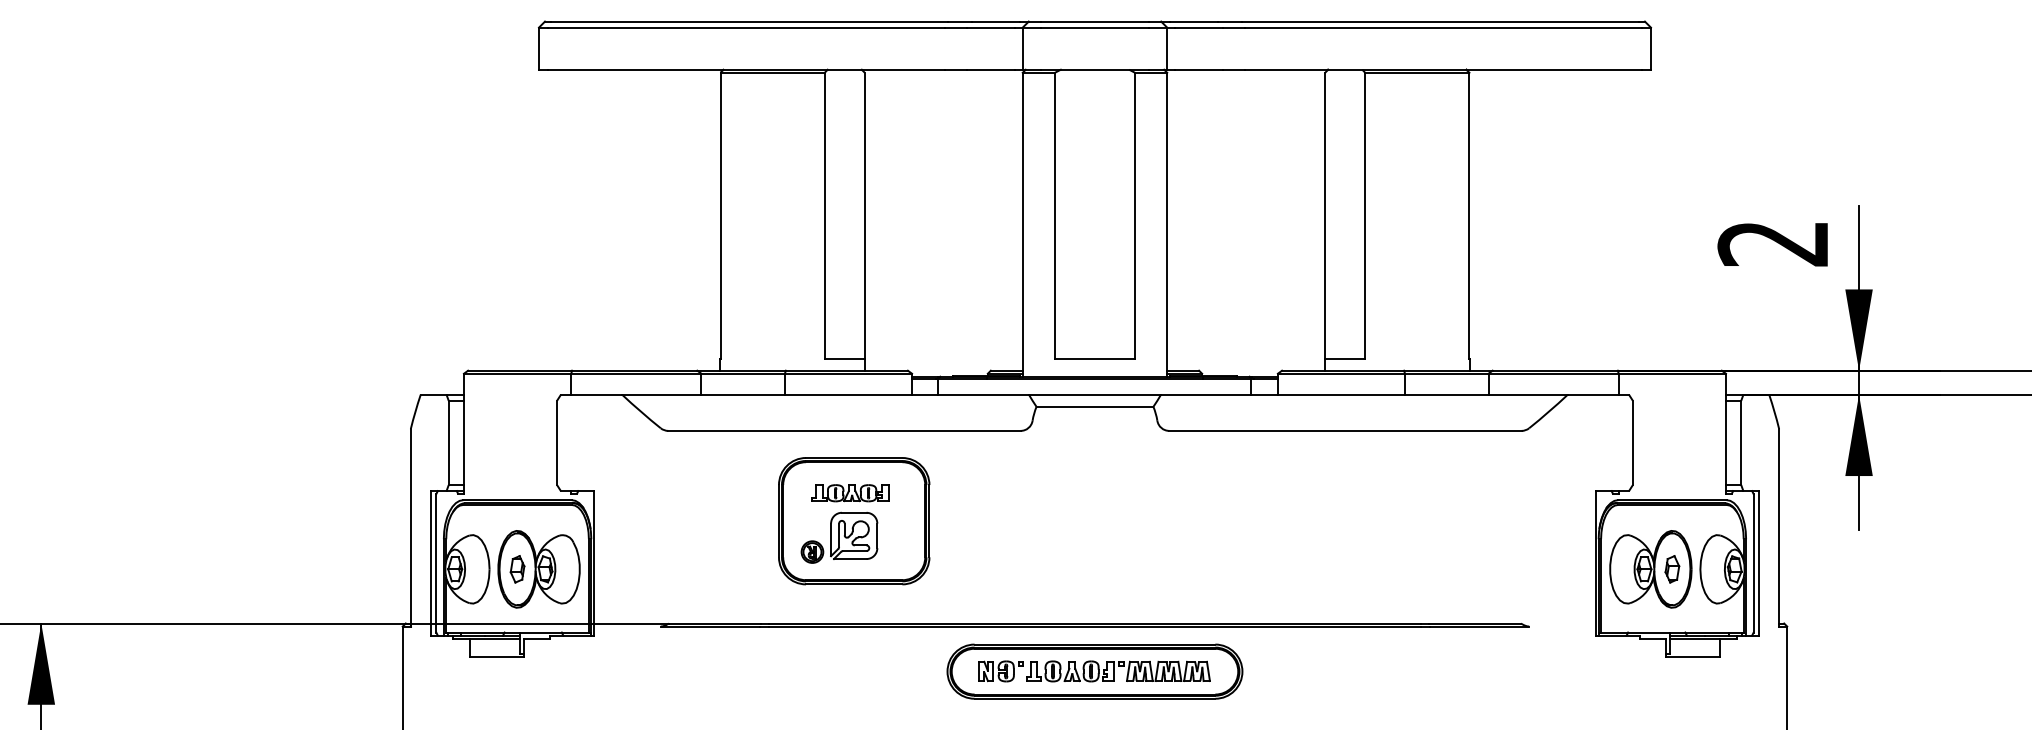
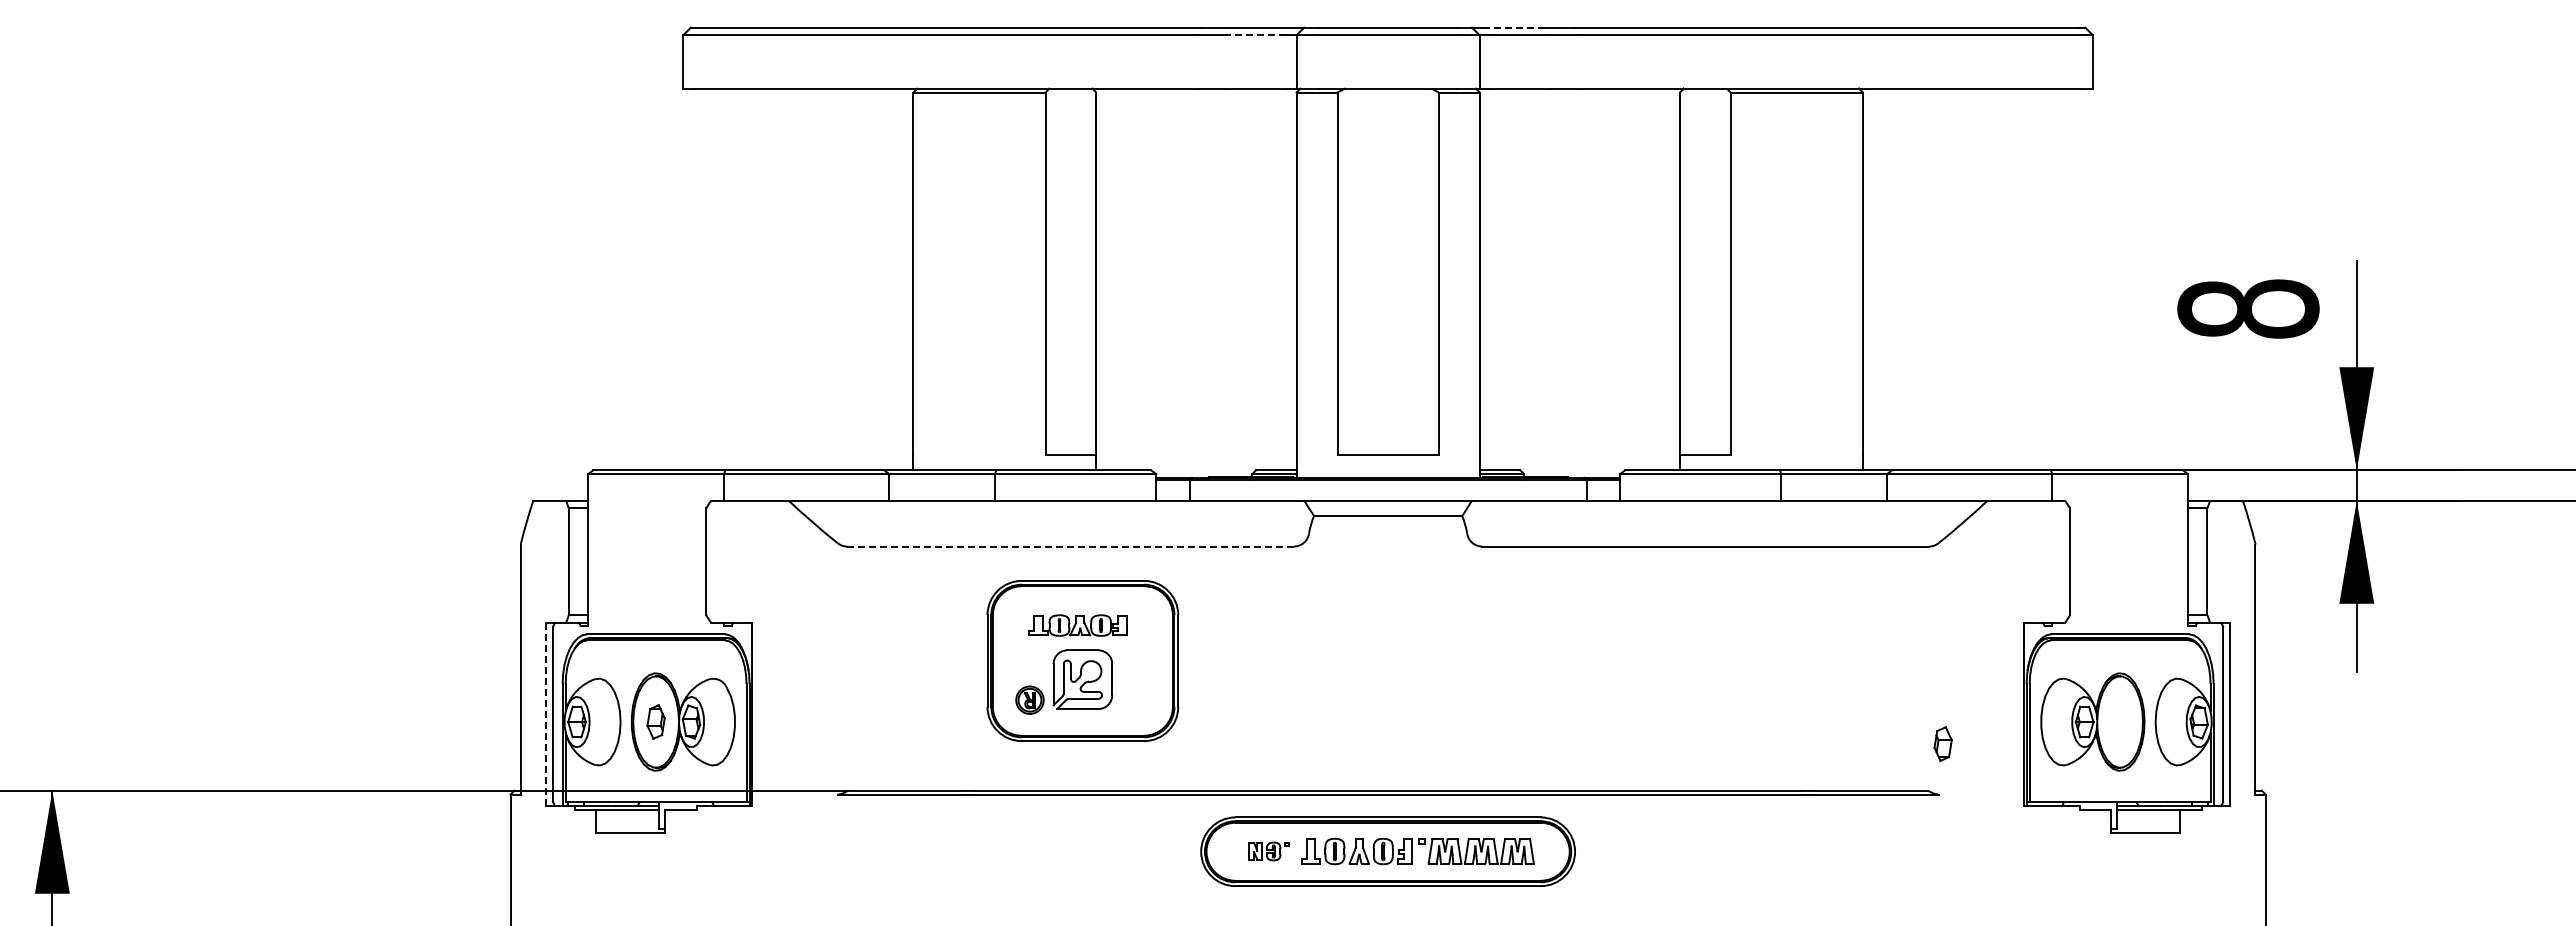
line: (1194, 21) -> (1514, 27), solid -> dashed
line: (990, 27) -> (1255, 35), solid -> dashed
text: (1773, 243) -> (2248, 308), 2 -> 8
line: (844, 430) -> (1070, 546), solid -> dashed
line: (431, 563) -> (546, 714), solid -> dashed
part: (1671, 568) -> (1942, 743), moved
part: (1000, 671) -> (1268, 851), size x0.7

